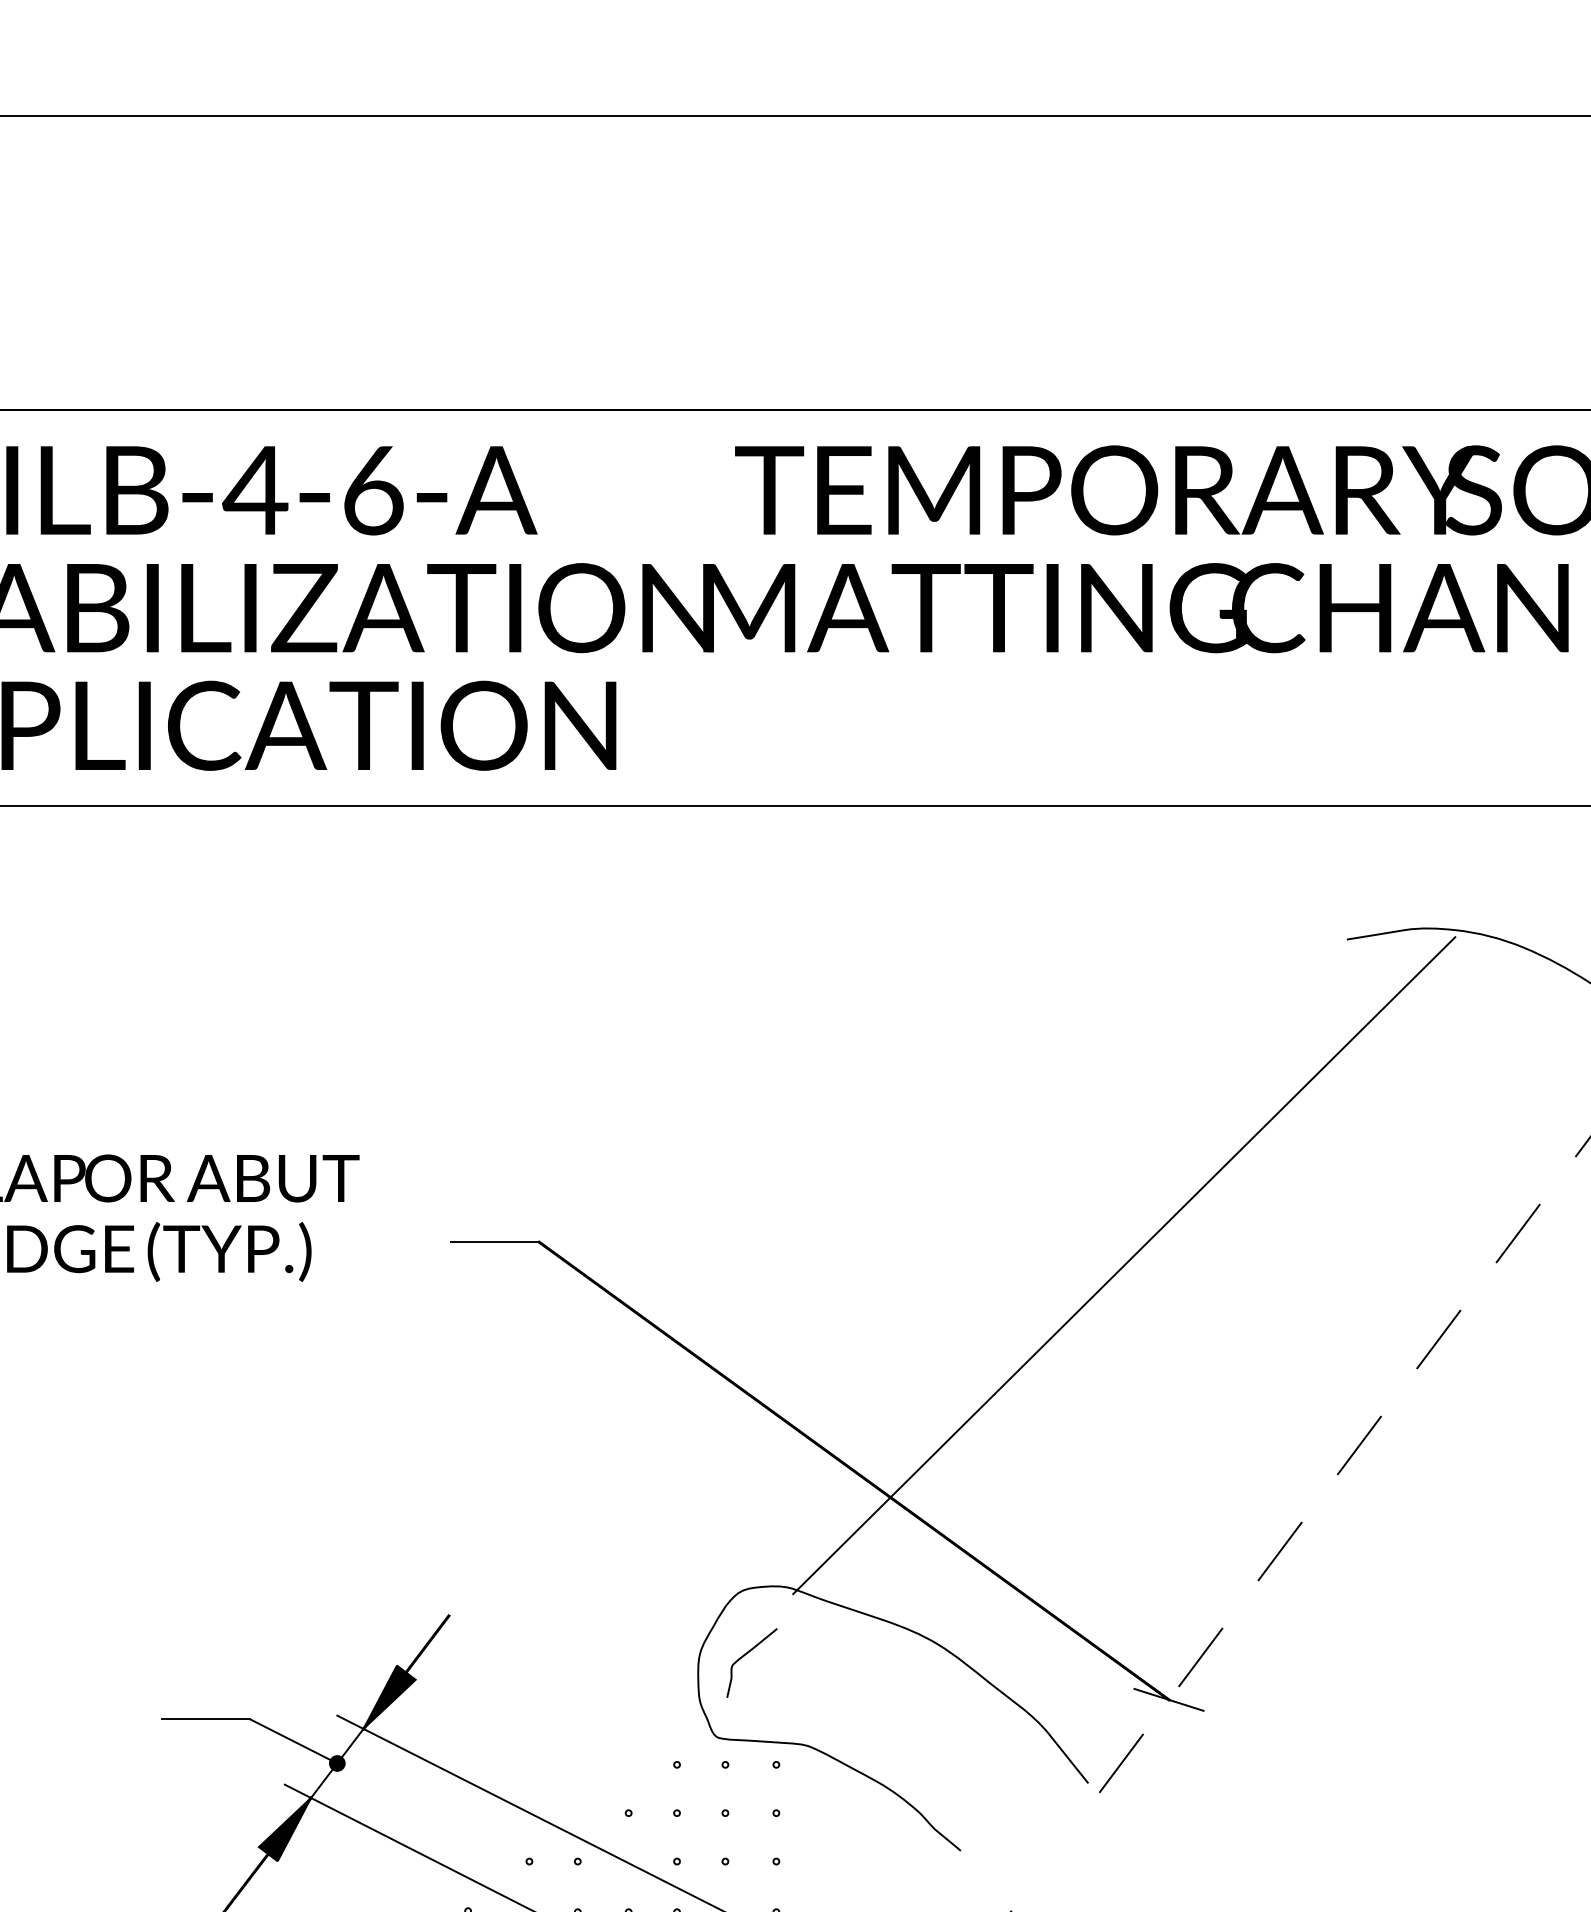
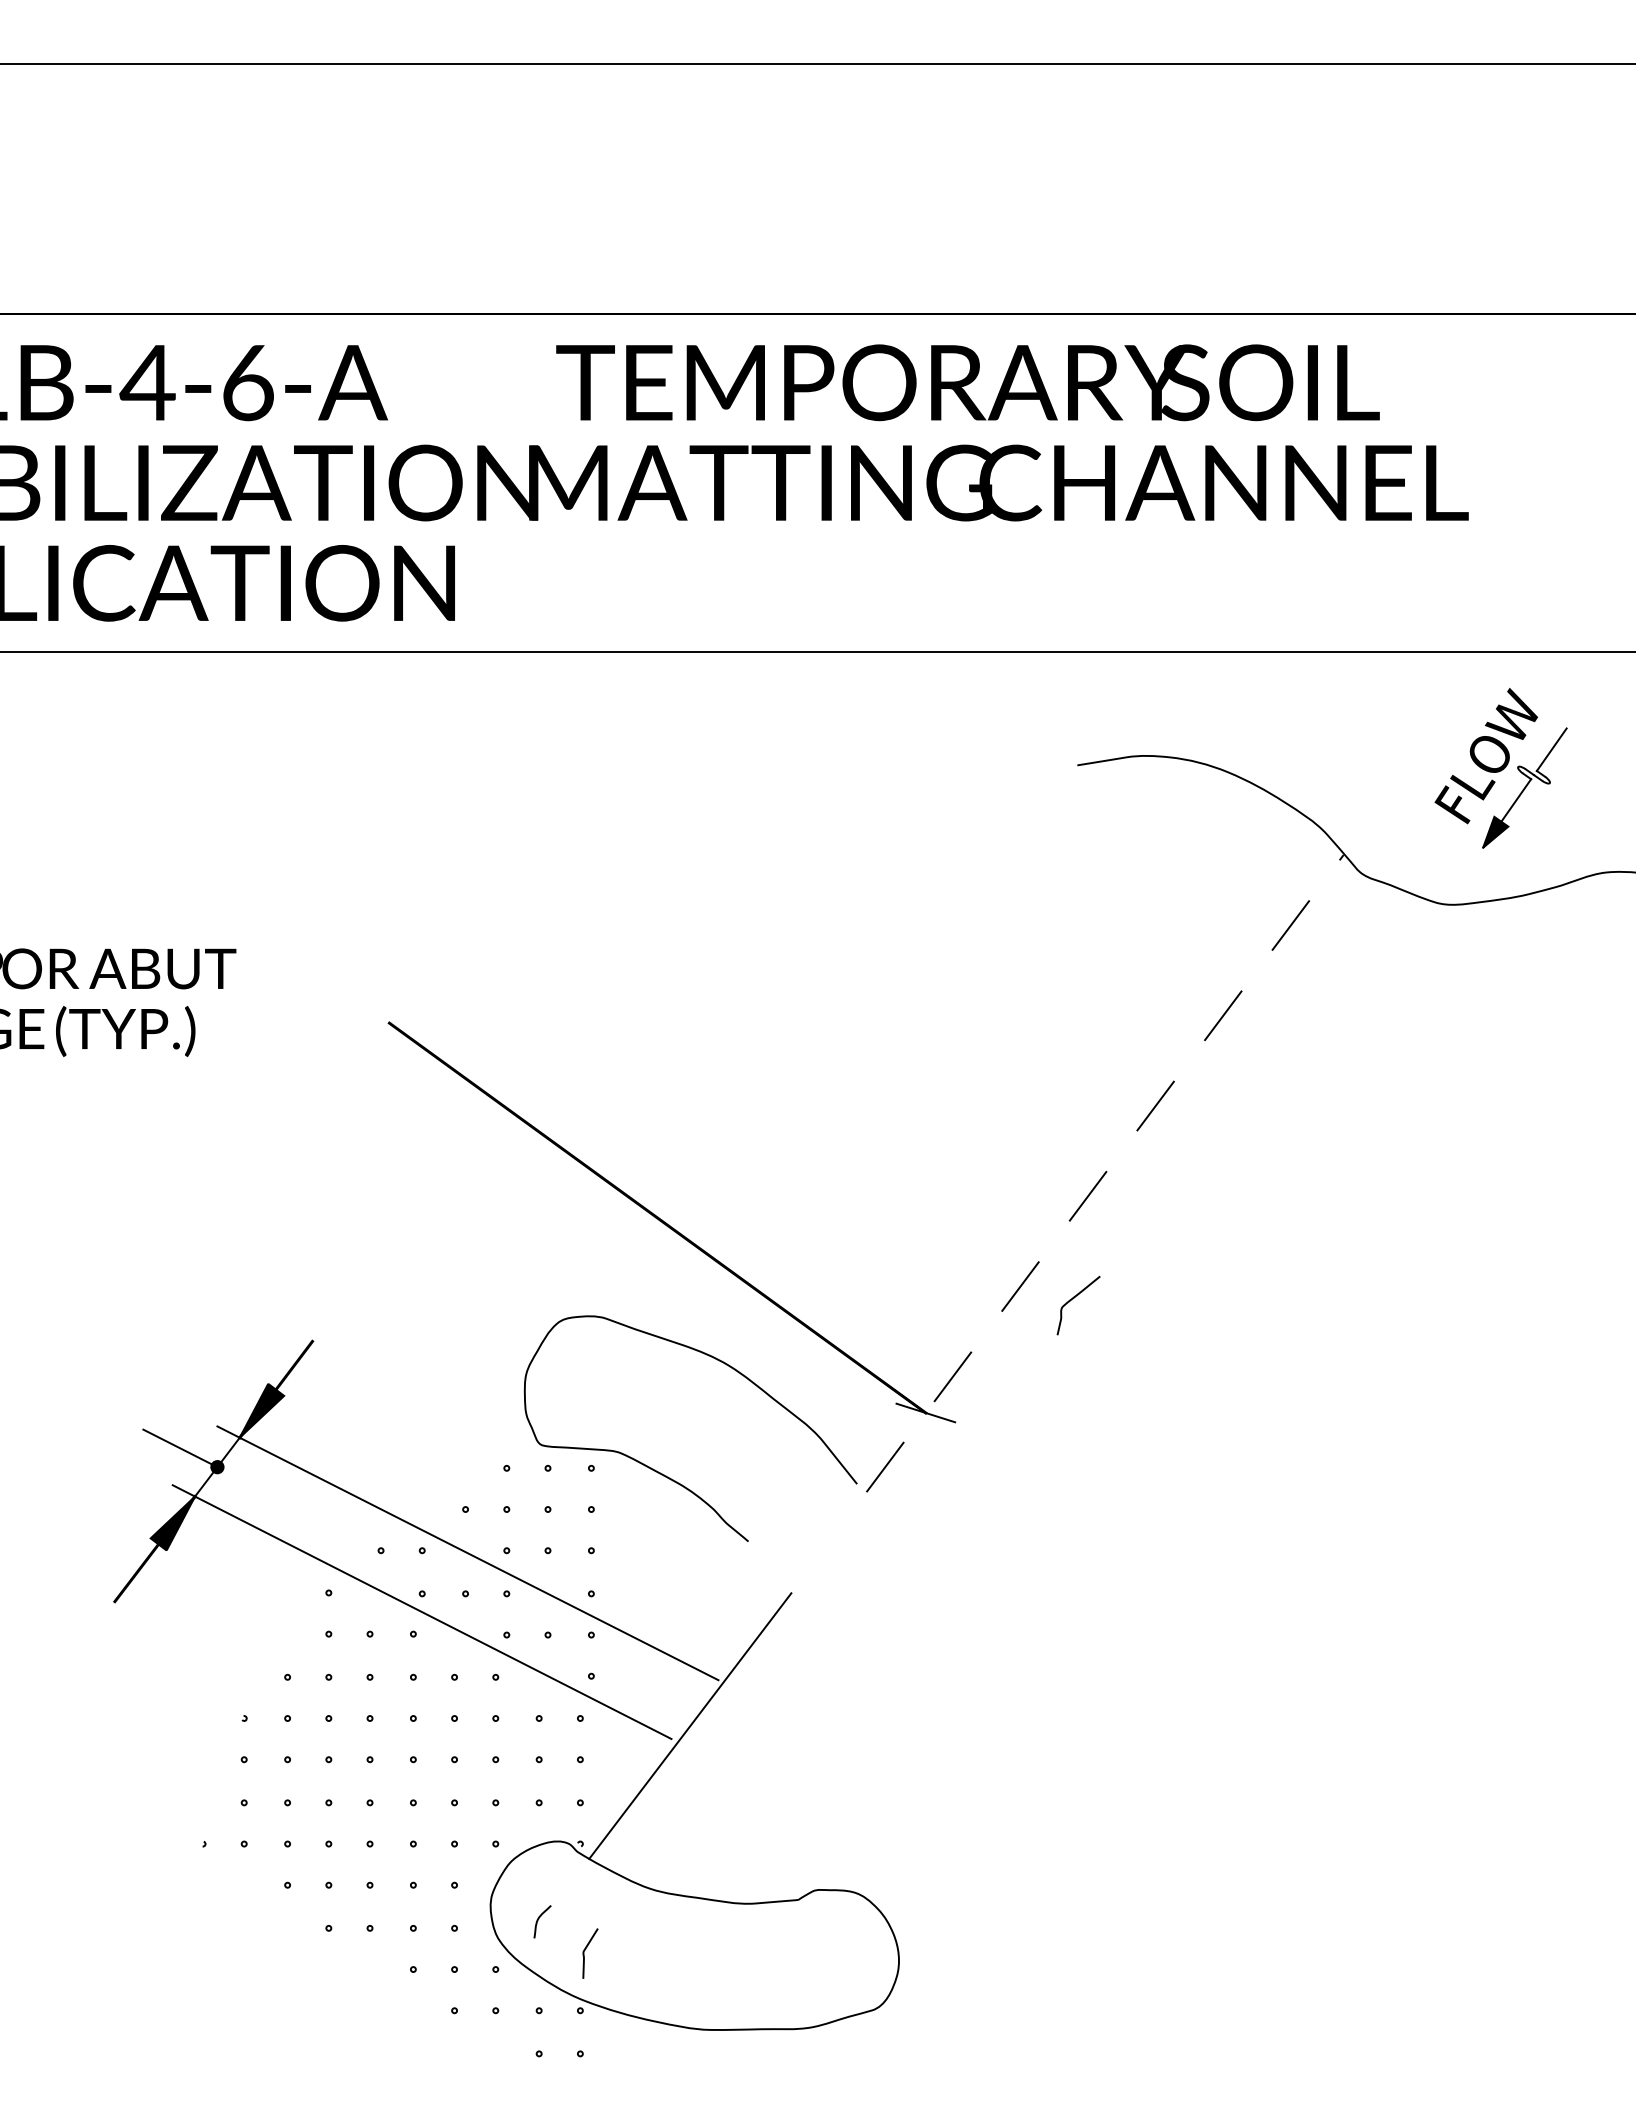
line: (494, 1242) -> (351, 1023), removed
line: (1123, 1264) -> (887, 1042), removed
curve: (745, 1655) -> (1073, 1299), moved
line: (205, 1719) -> (105, 1429), removed

